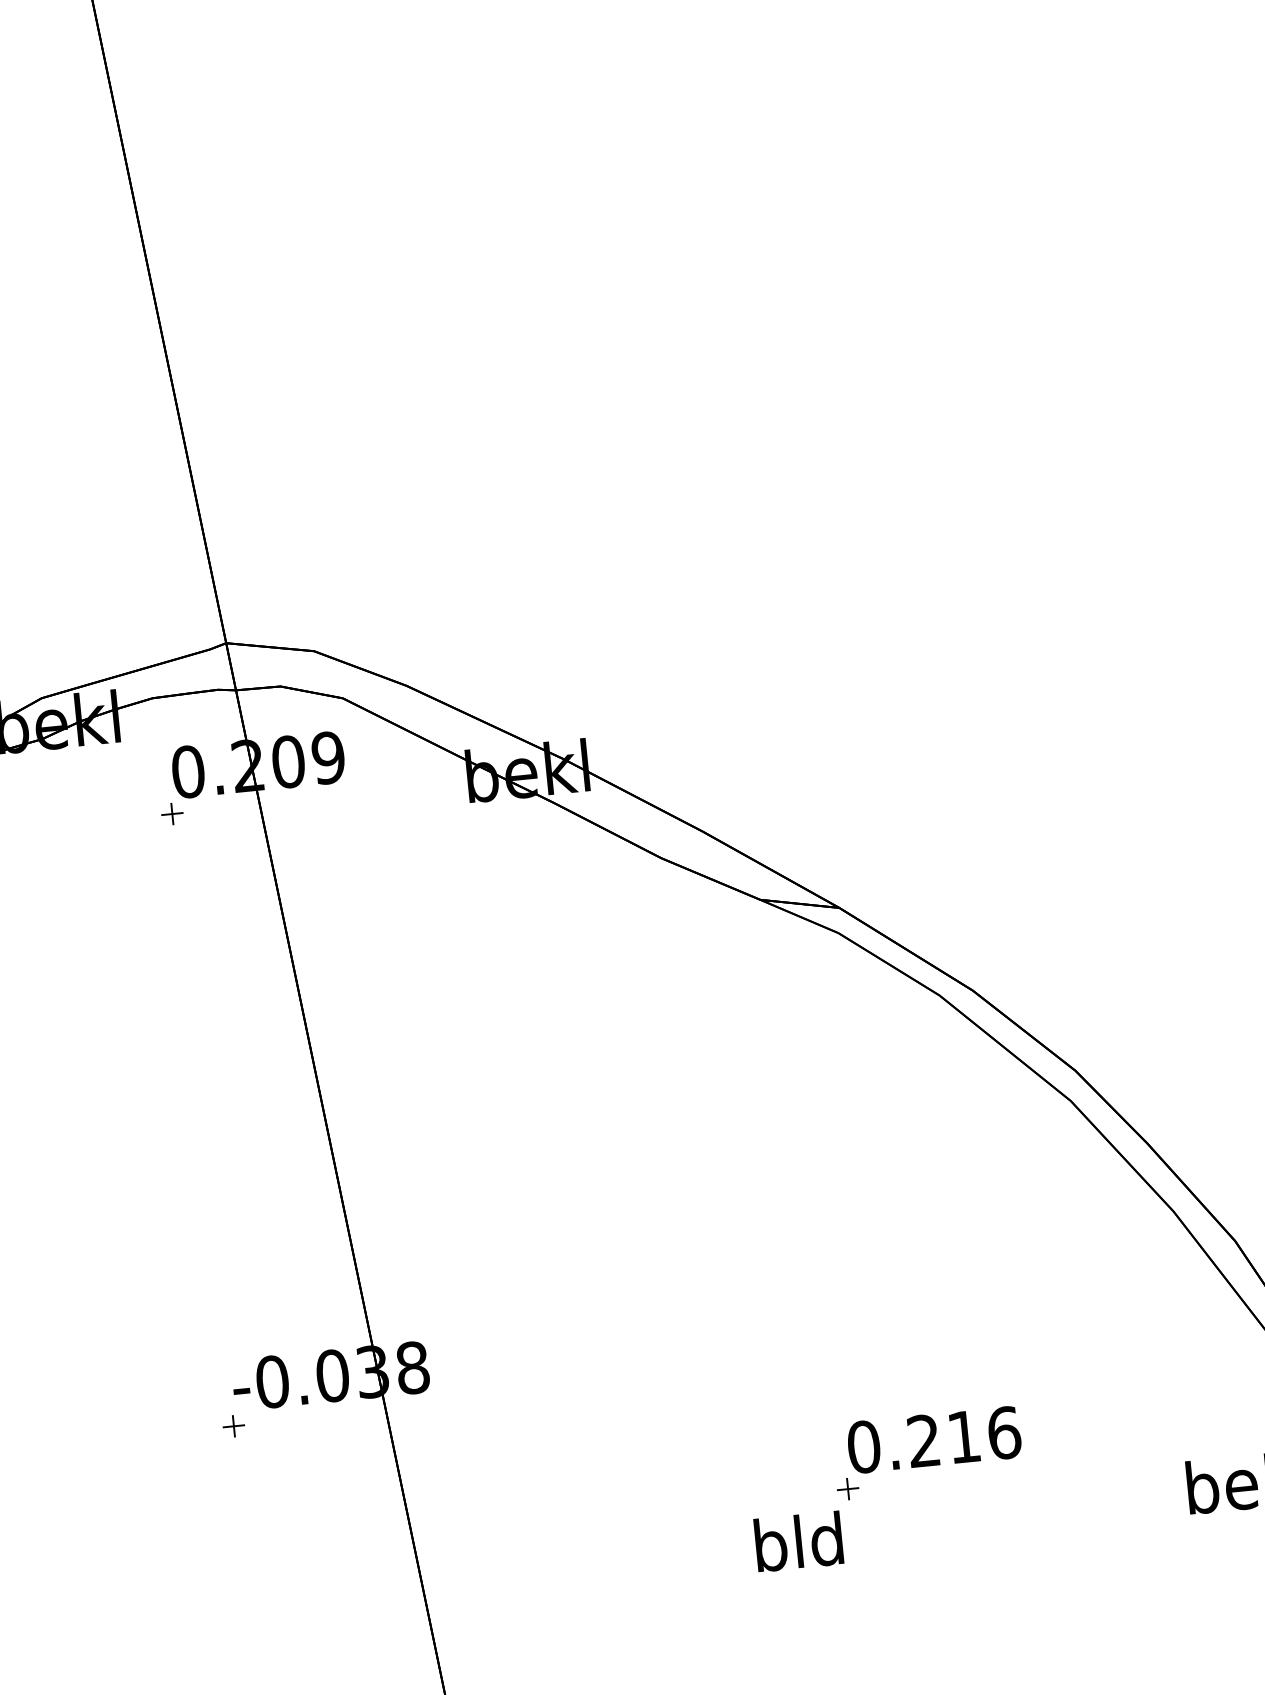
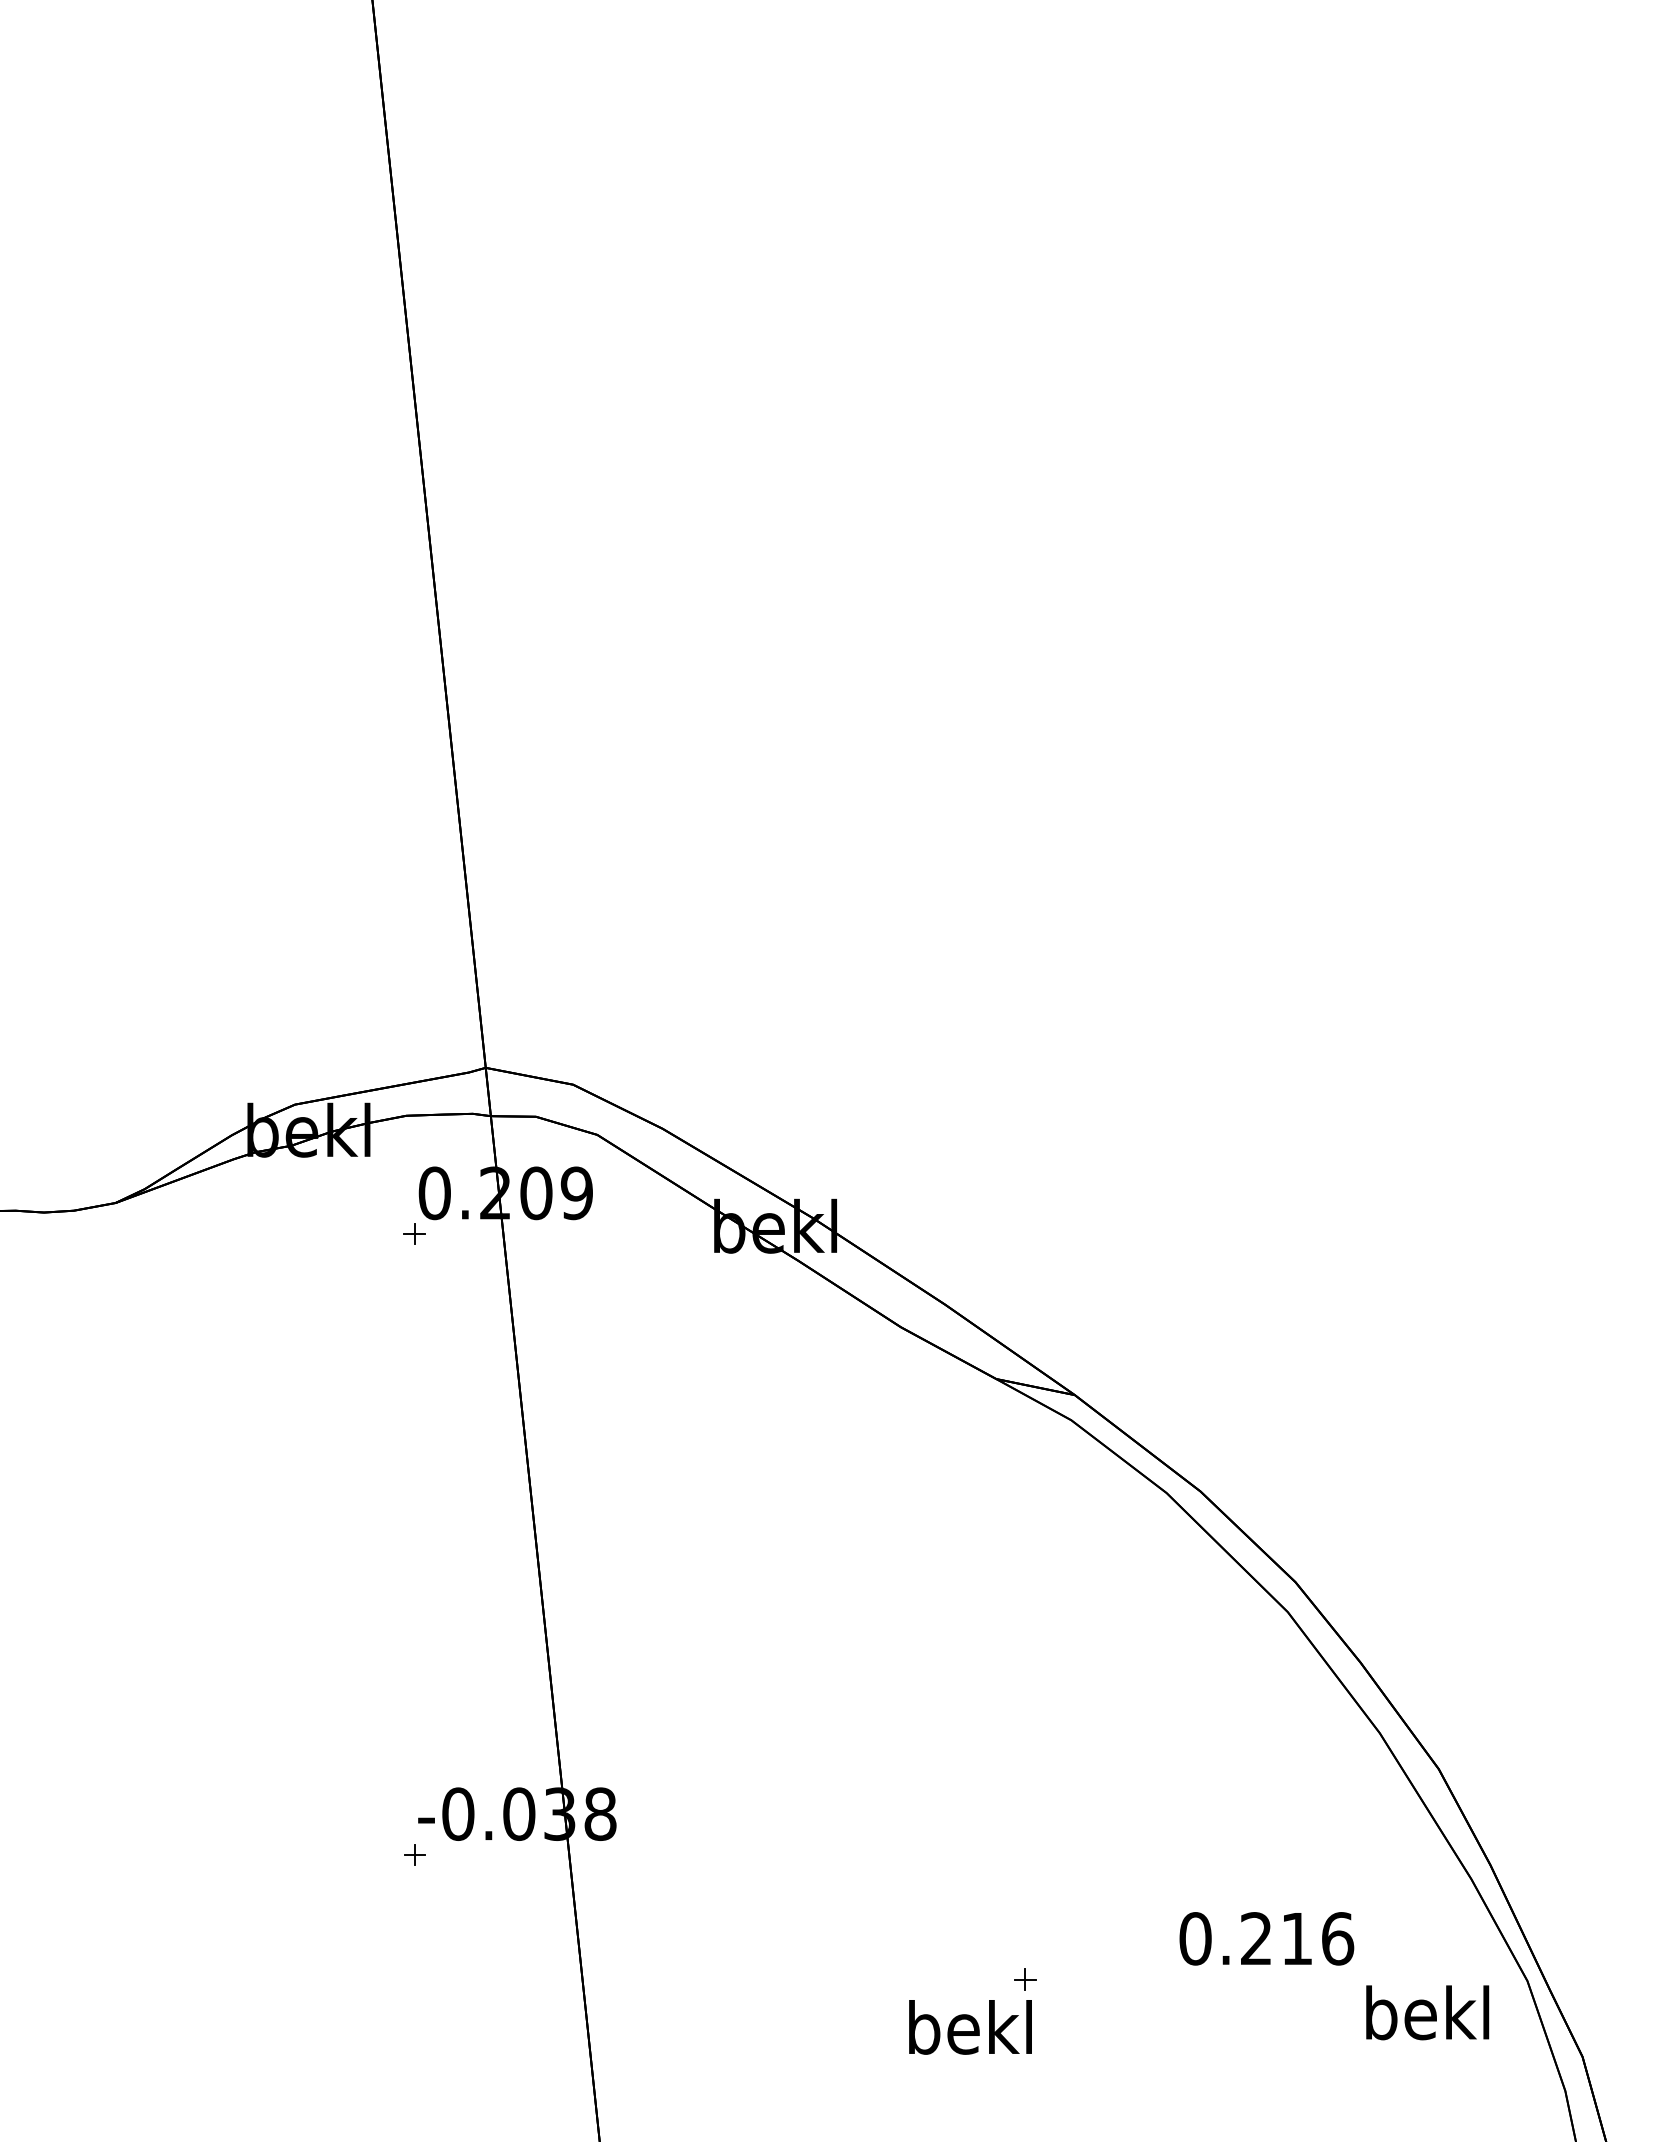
text: (933, 1439) -> (1266, 1938), moved
text: (798, 1541) -> (970, 2027), bld -> bekl

